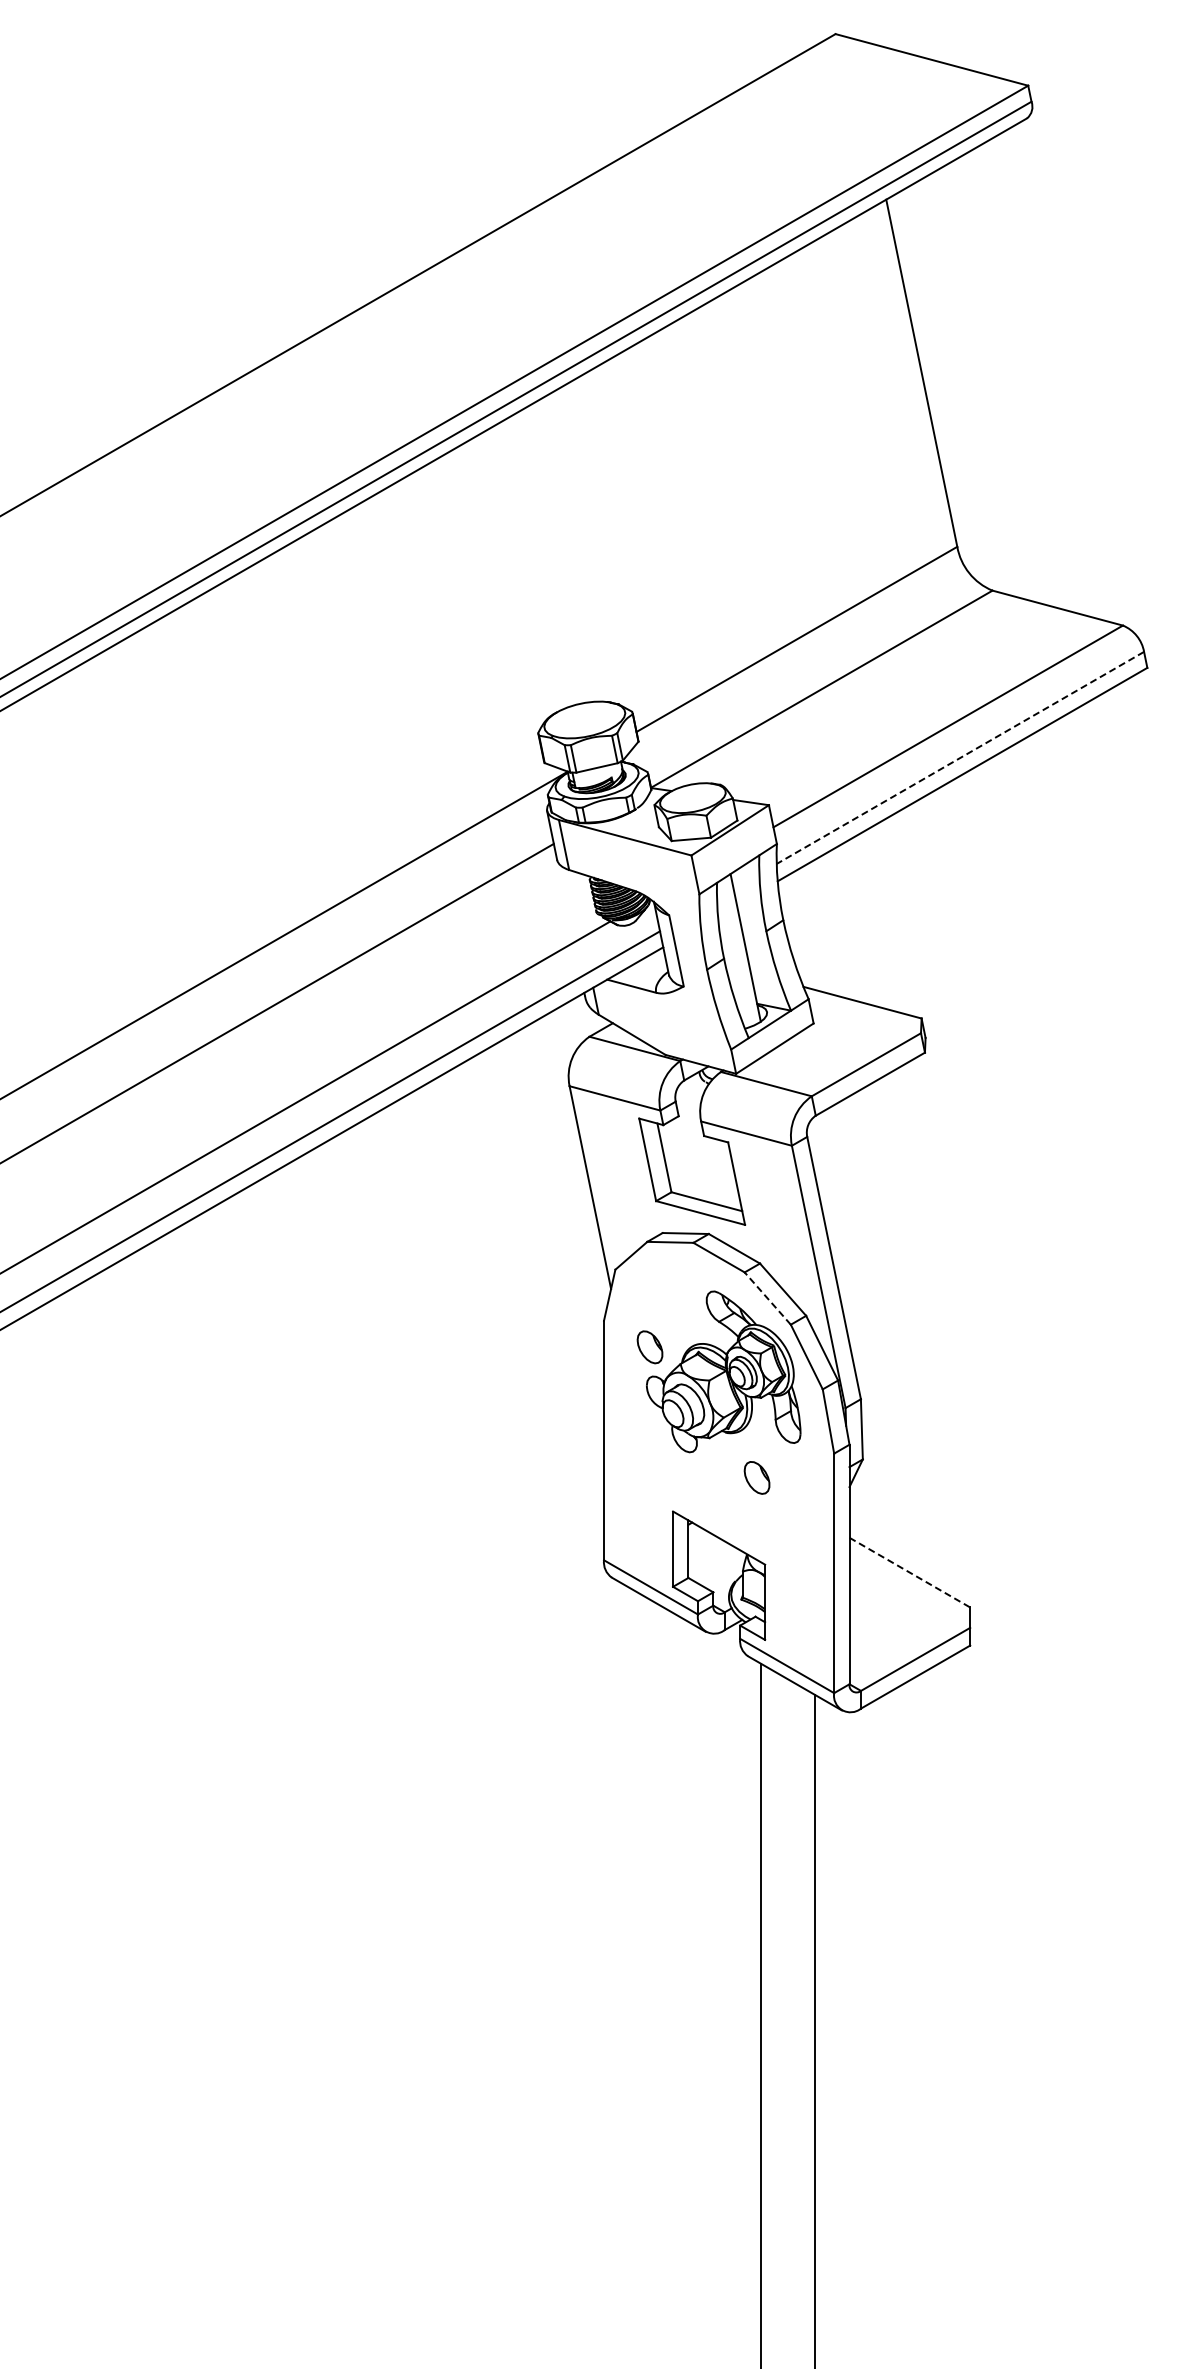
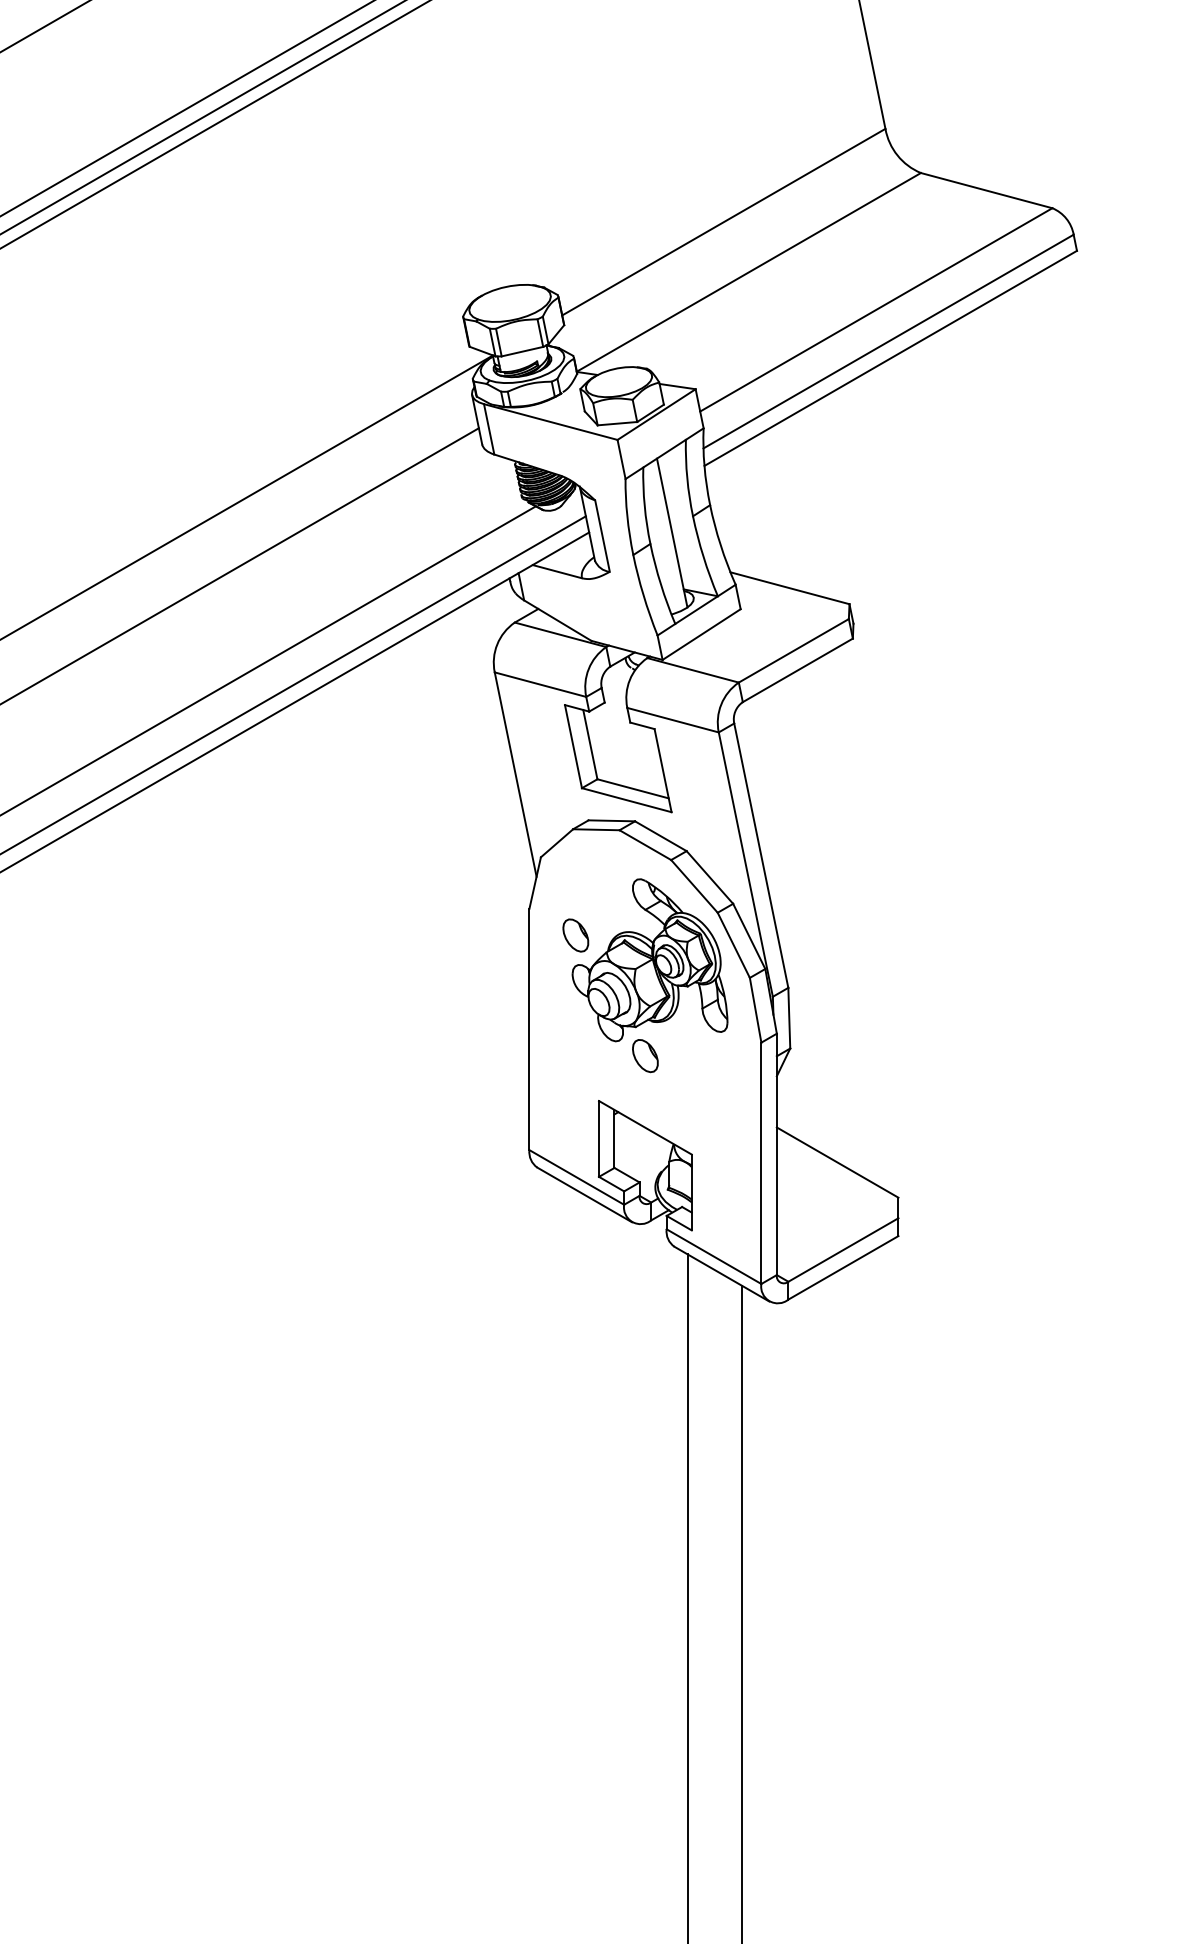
line: (959, 758) -> (887, 342), dashed -> solid
line: (767, 1298) -> (694, 886), dashed -> solid
part: (756, 1477) -> (644, 1055), moved
line: (909, 1572) -> (837, 1162), dashed -> solid

